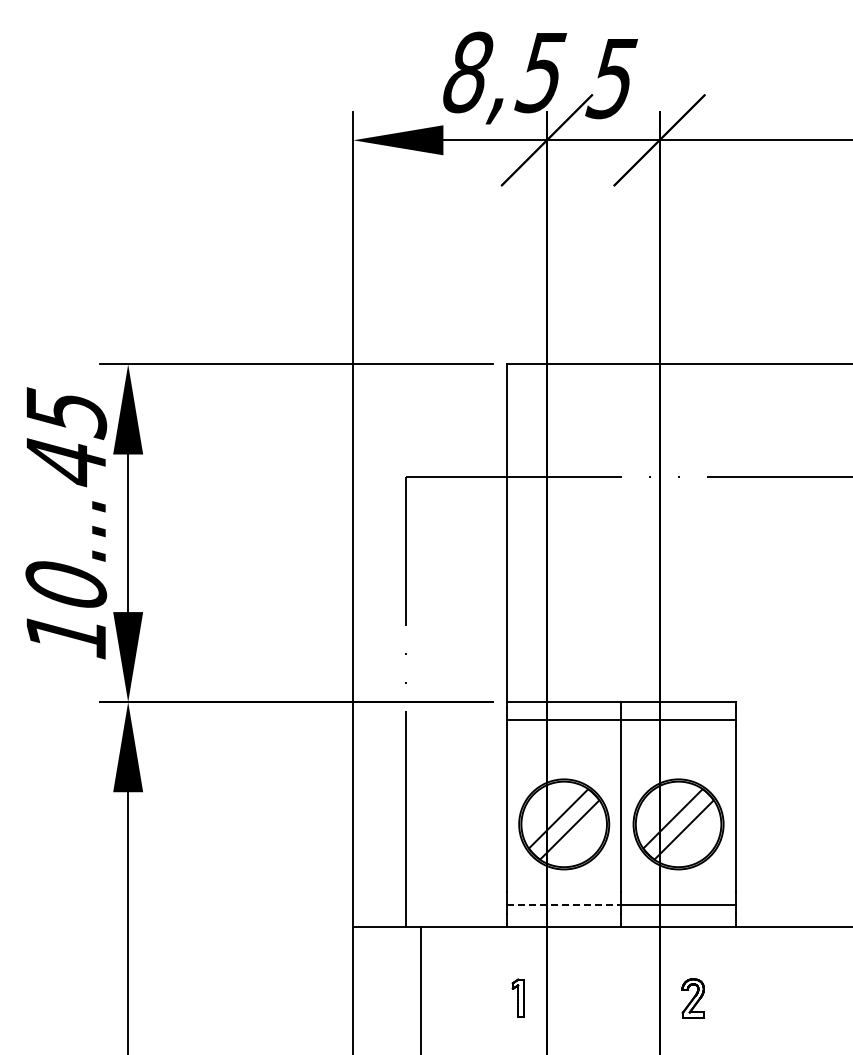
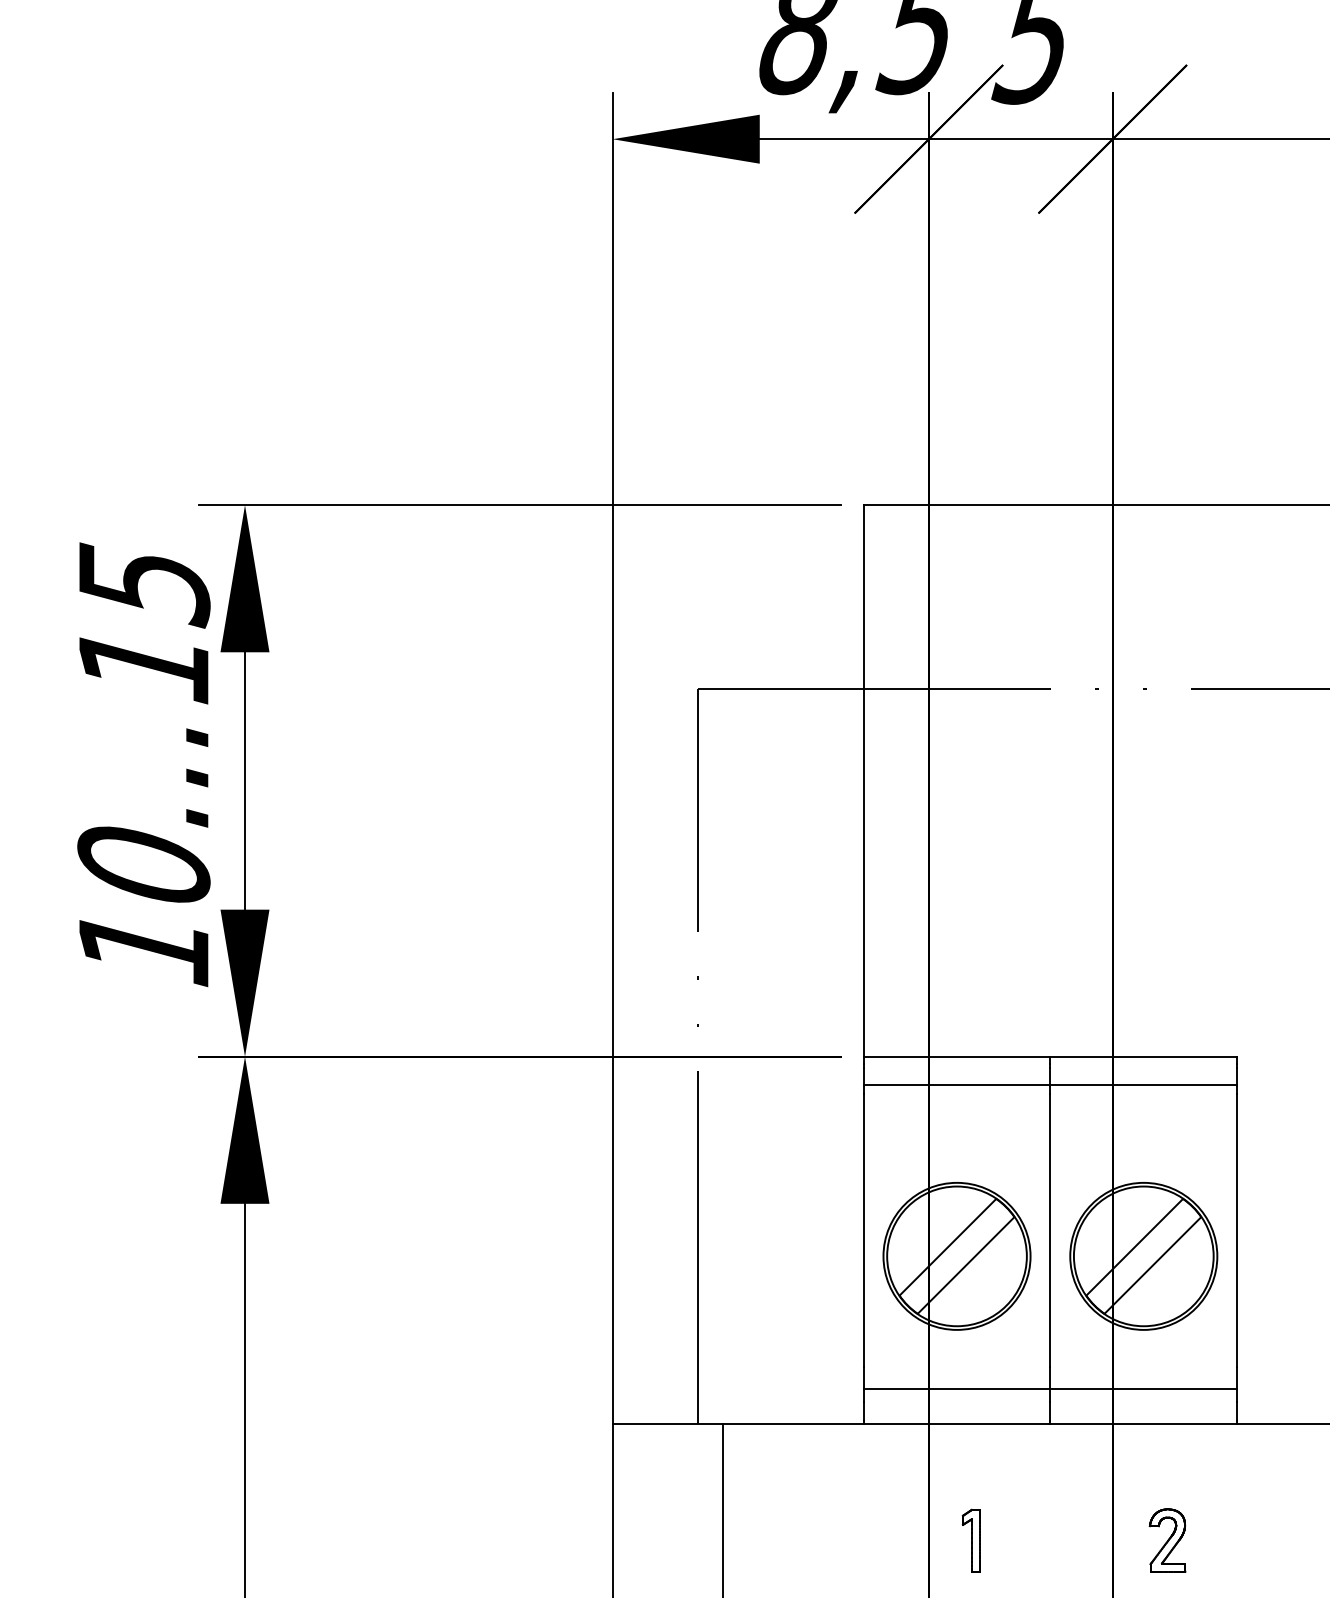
text: (65, 462) -> (142, 665), 10...45 -> 10...15
line: (564, 905) -> (957, 1388), dashed -> solid
part: (517, 997) -> (970, 1539), moved

